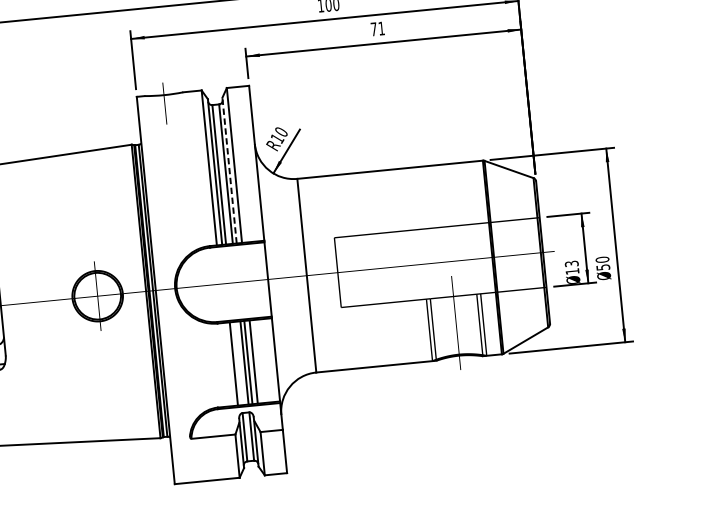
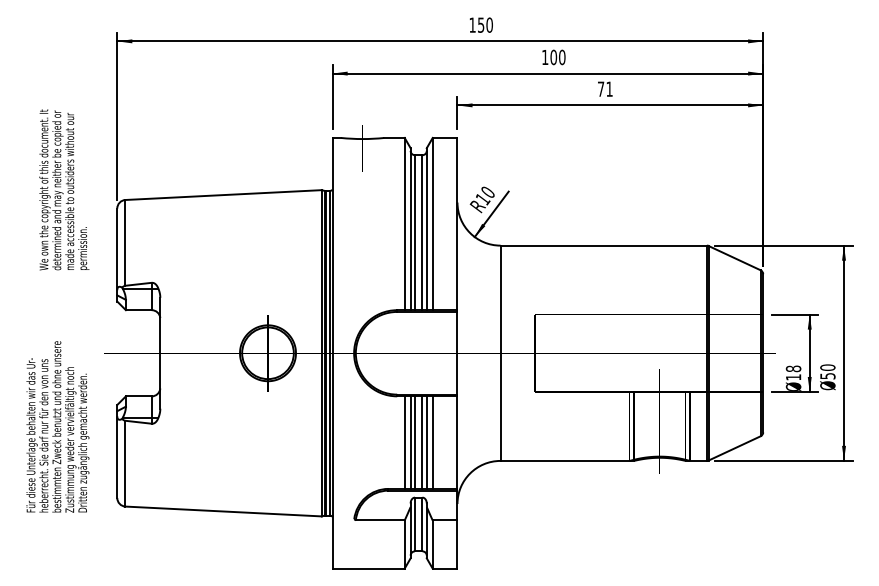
line: (229, 170) -> (426, 228), dashed -> solid
text: (571, 263) -> (793, 368), 13 -> 18
line: (237, 363) -> (414, 442), added
line: (228, 364) -> (404, 442), added

